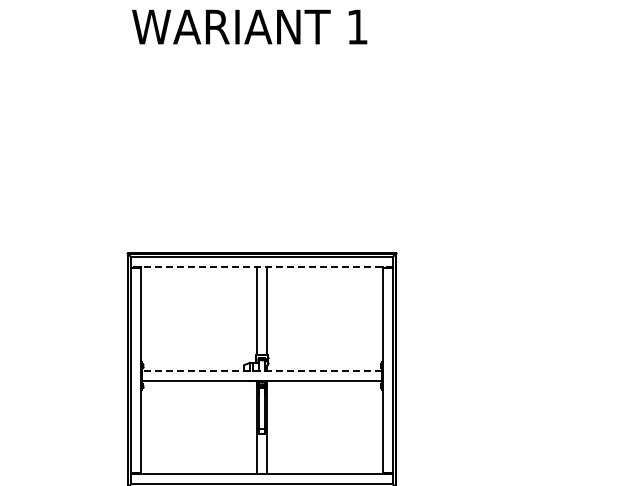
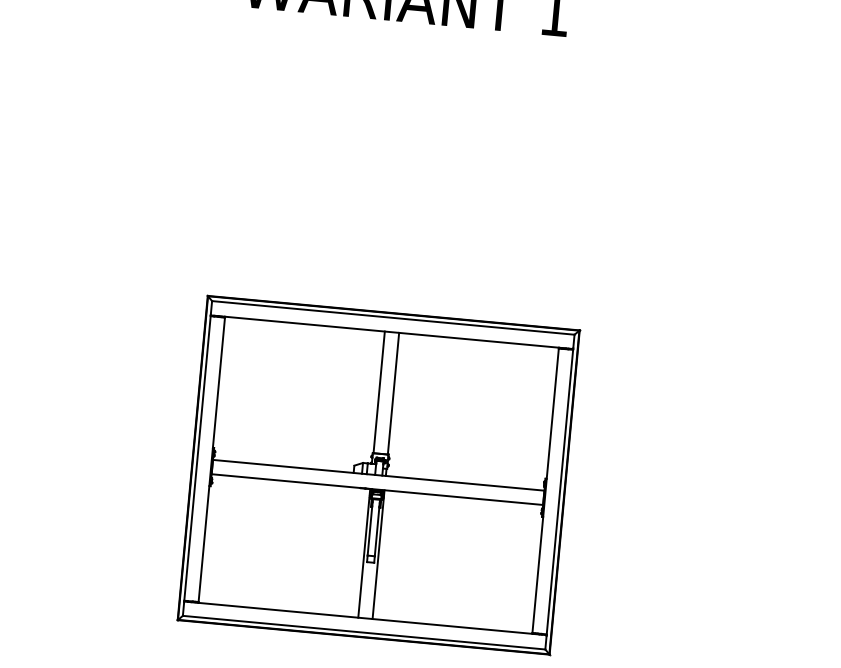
line: (261, 267) -> (391, 332), dashed -> solid
line: (261, 370) -> (378, 475), dashed -> solid

